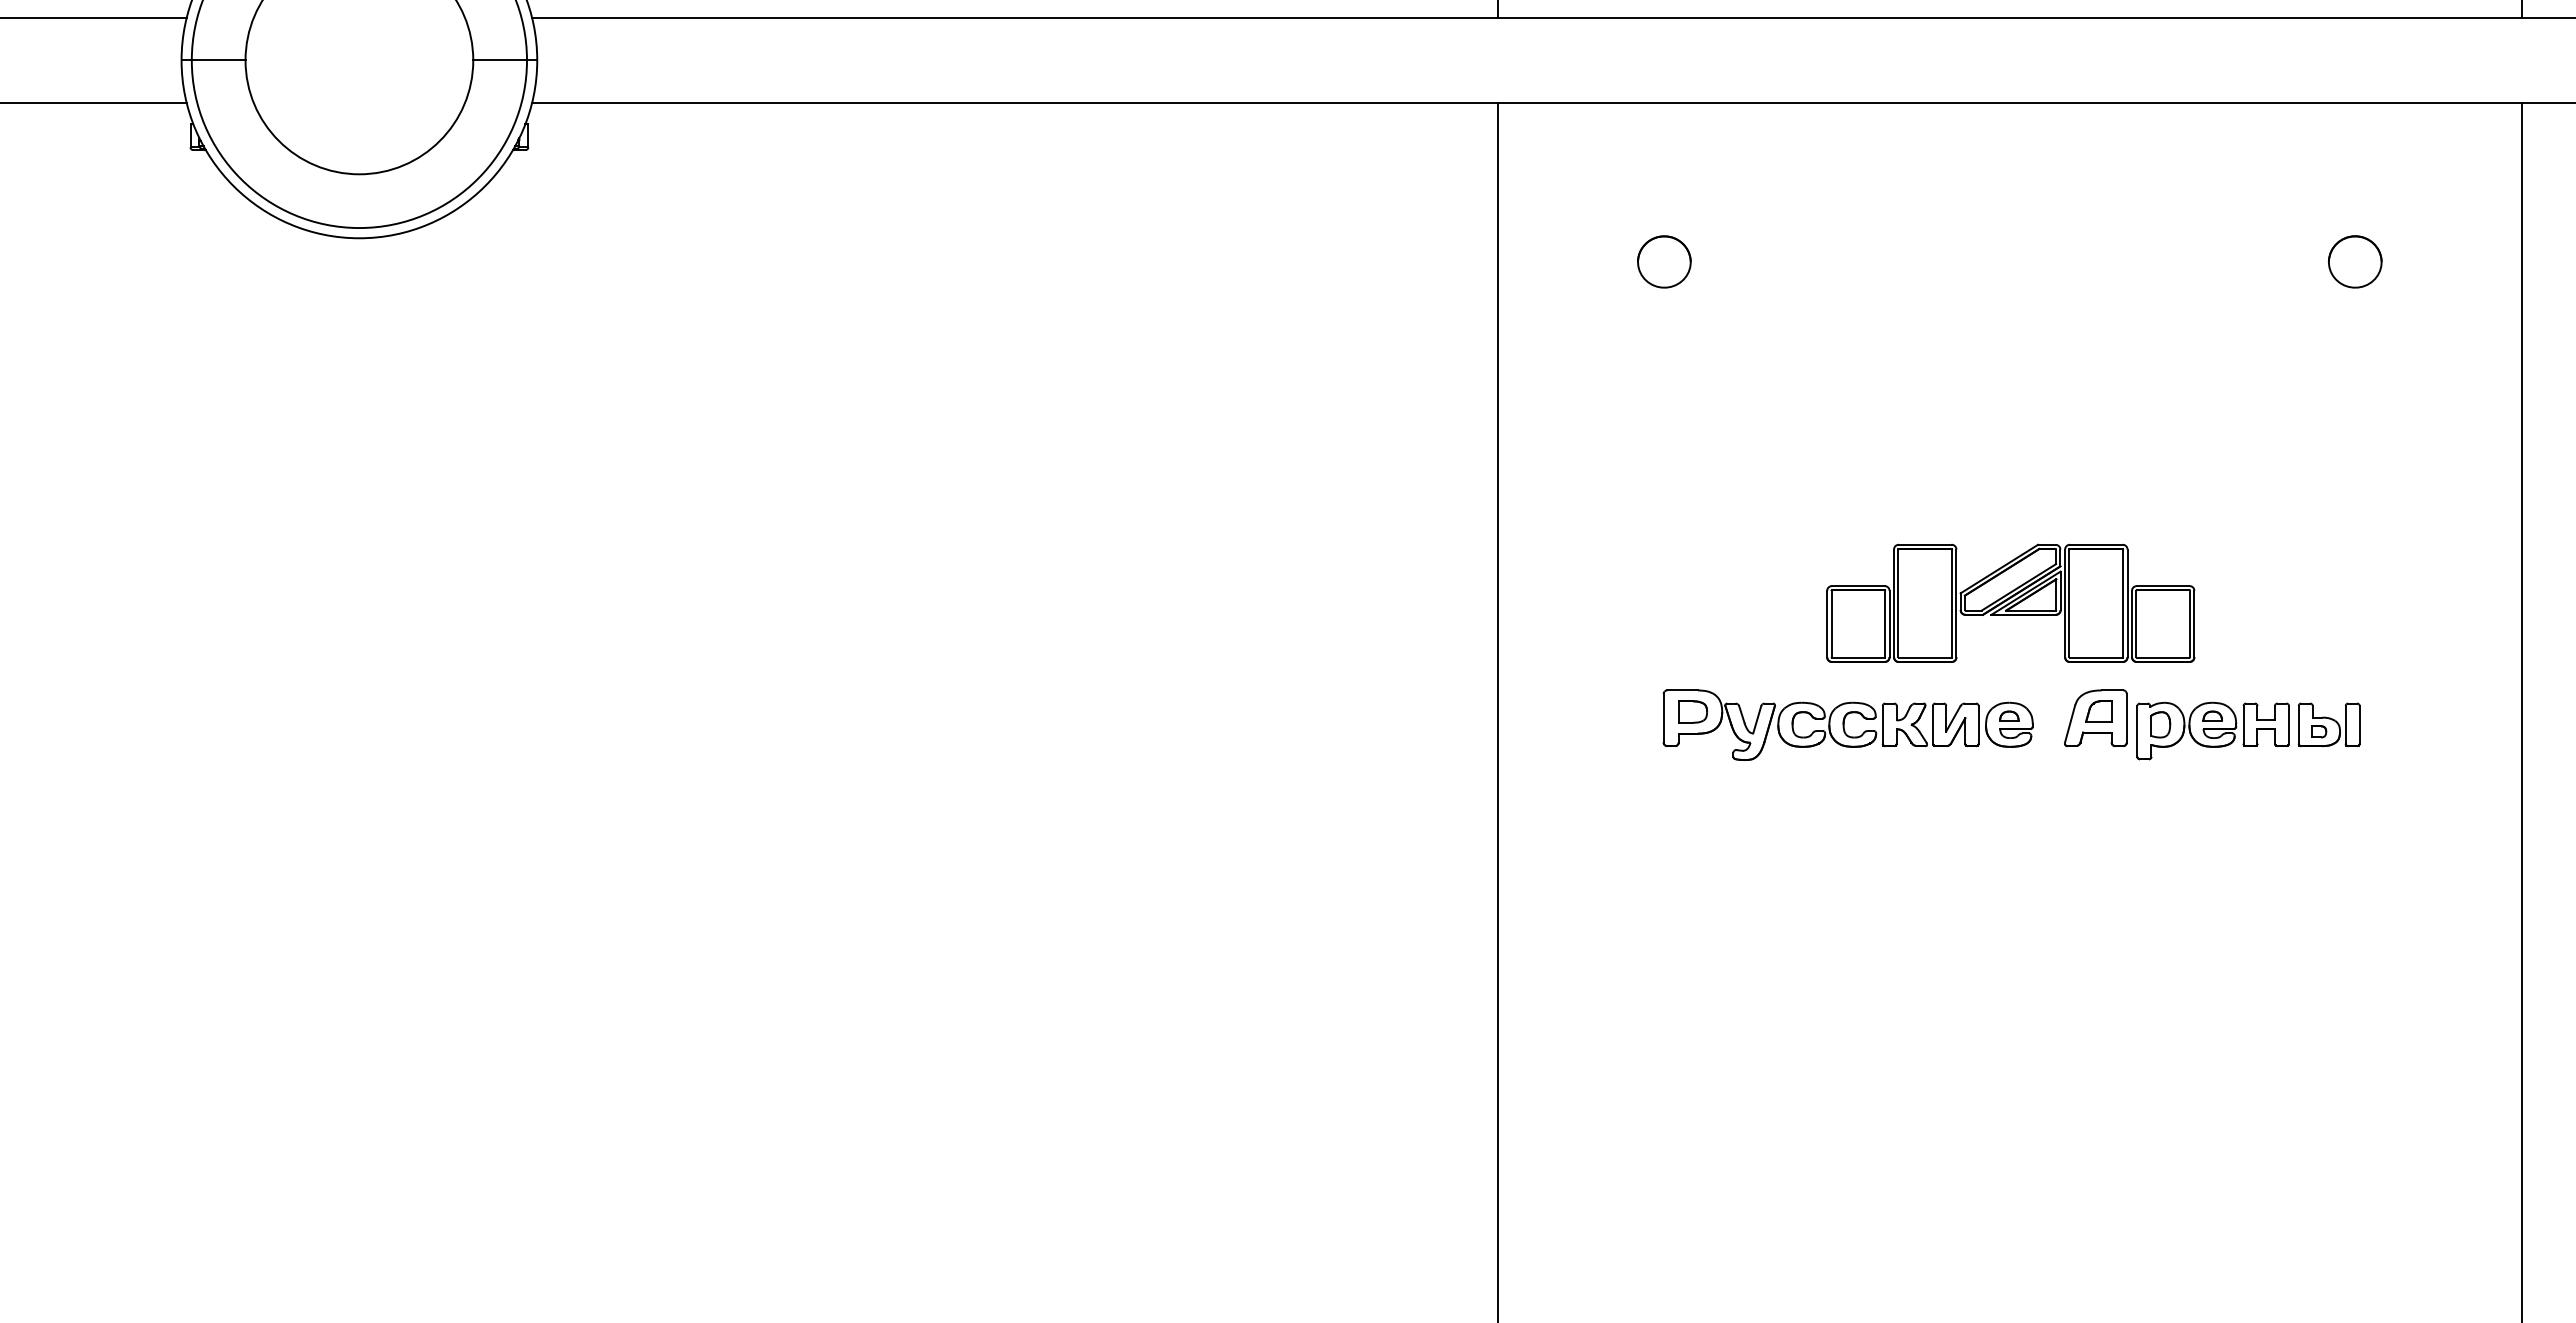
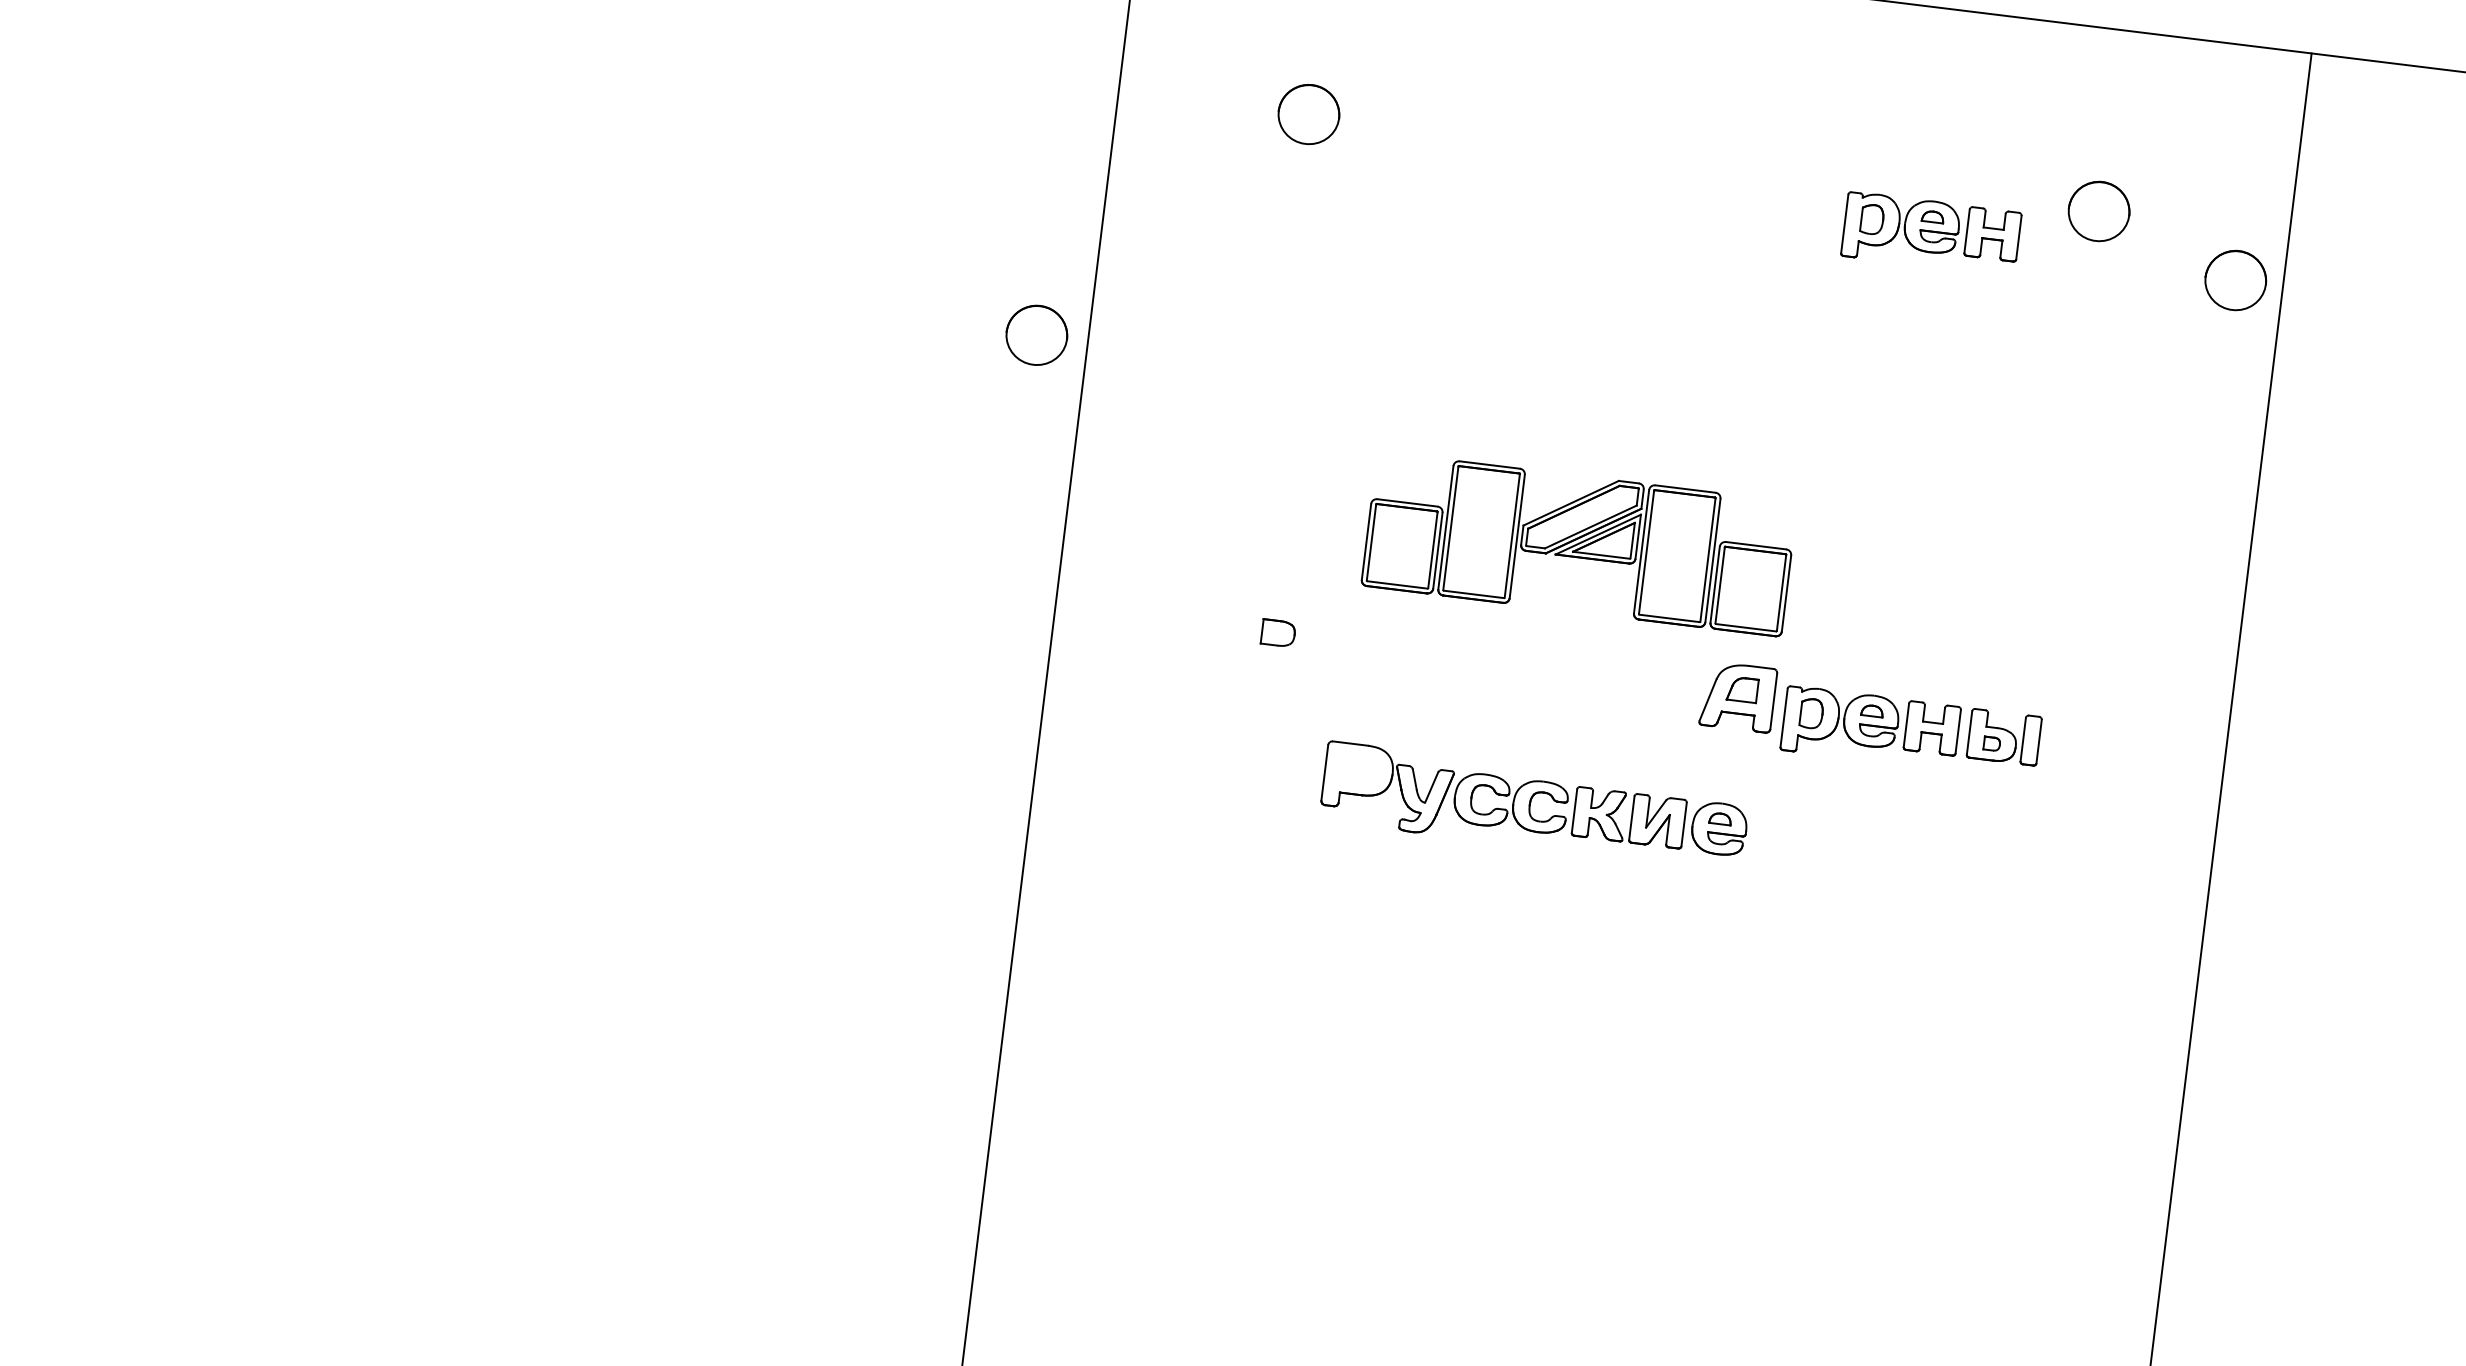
part: (2212, 298) -> (1930, 233), added
part: (2480, 306) -> (2236, 280), added
part: (1453, 480) -> (1037, 334), added
part: (2010, 602) -> (1579, 543), moved
part: (1847, 724) -> (1534, 805), moved

